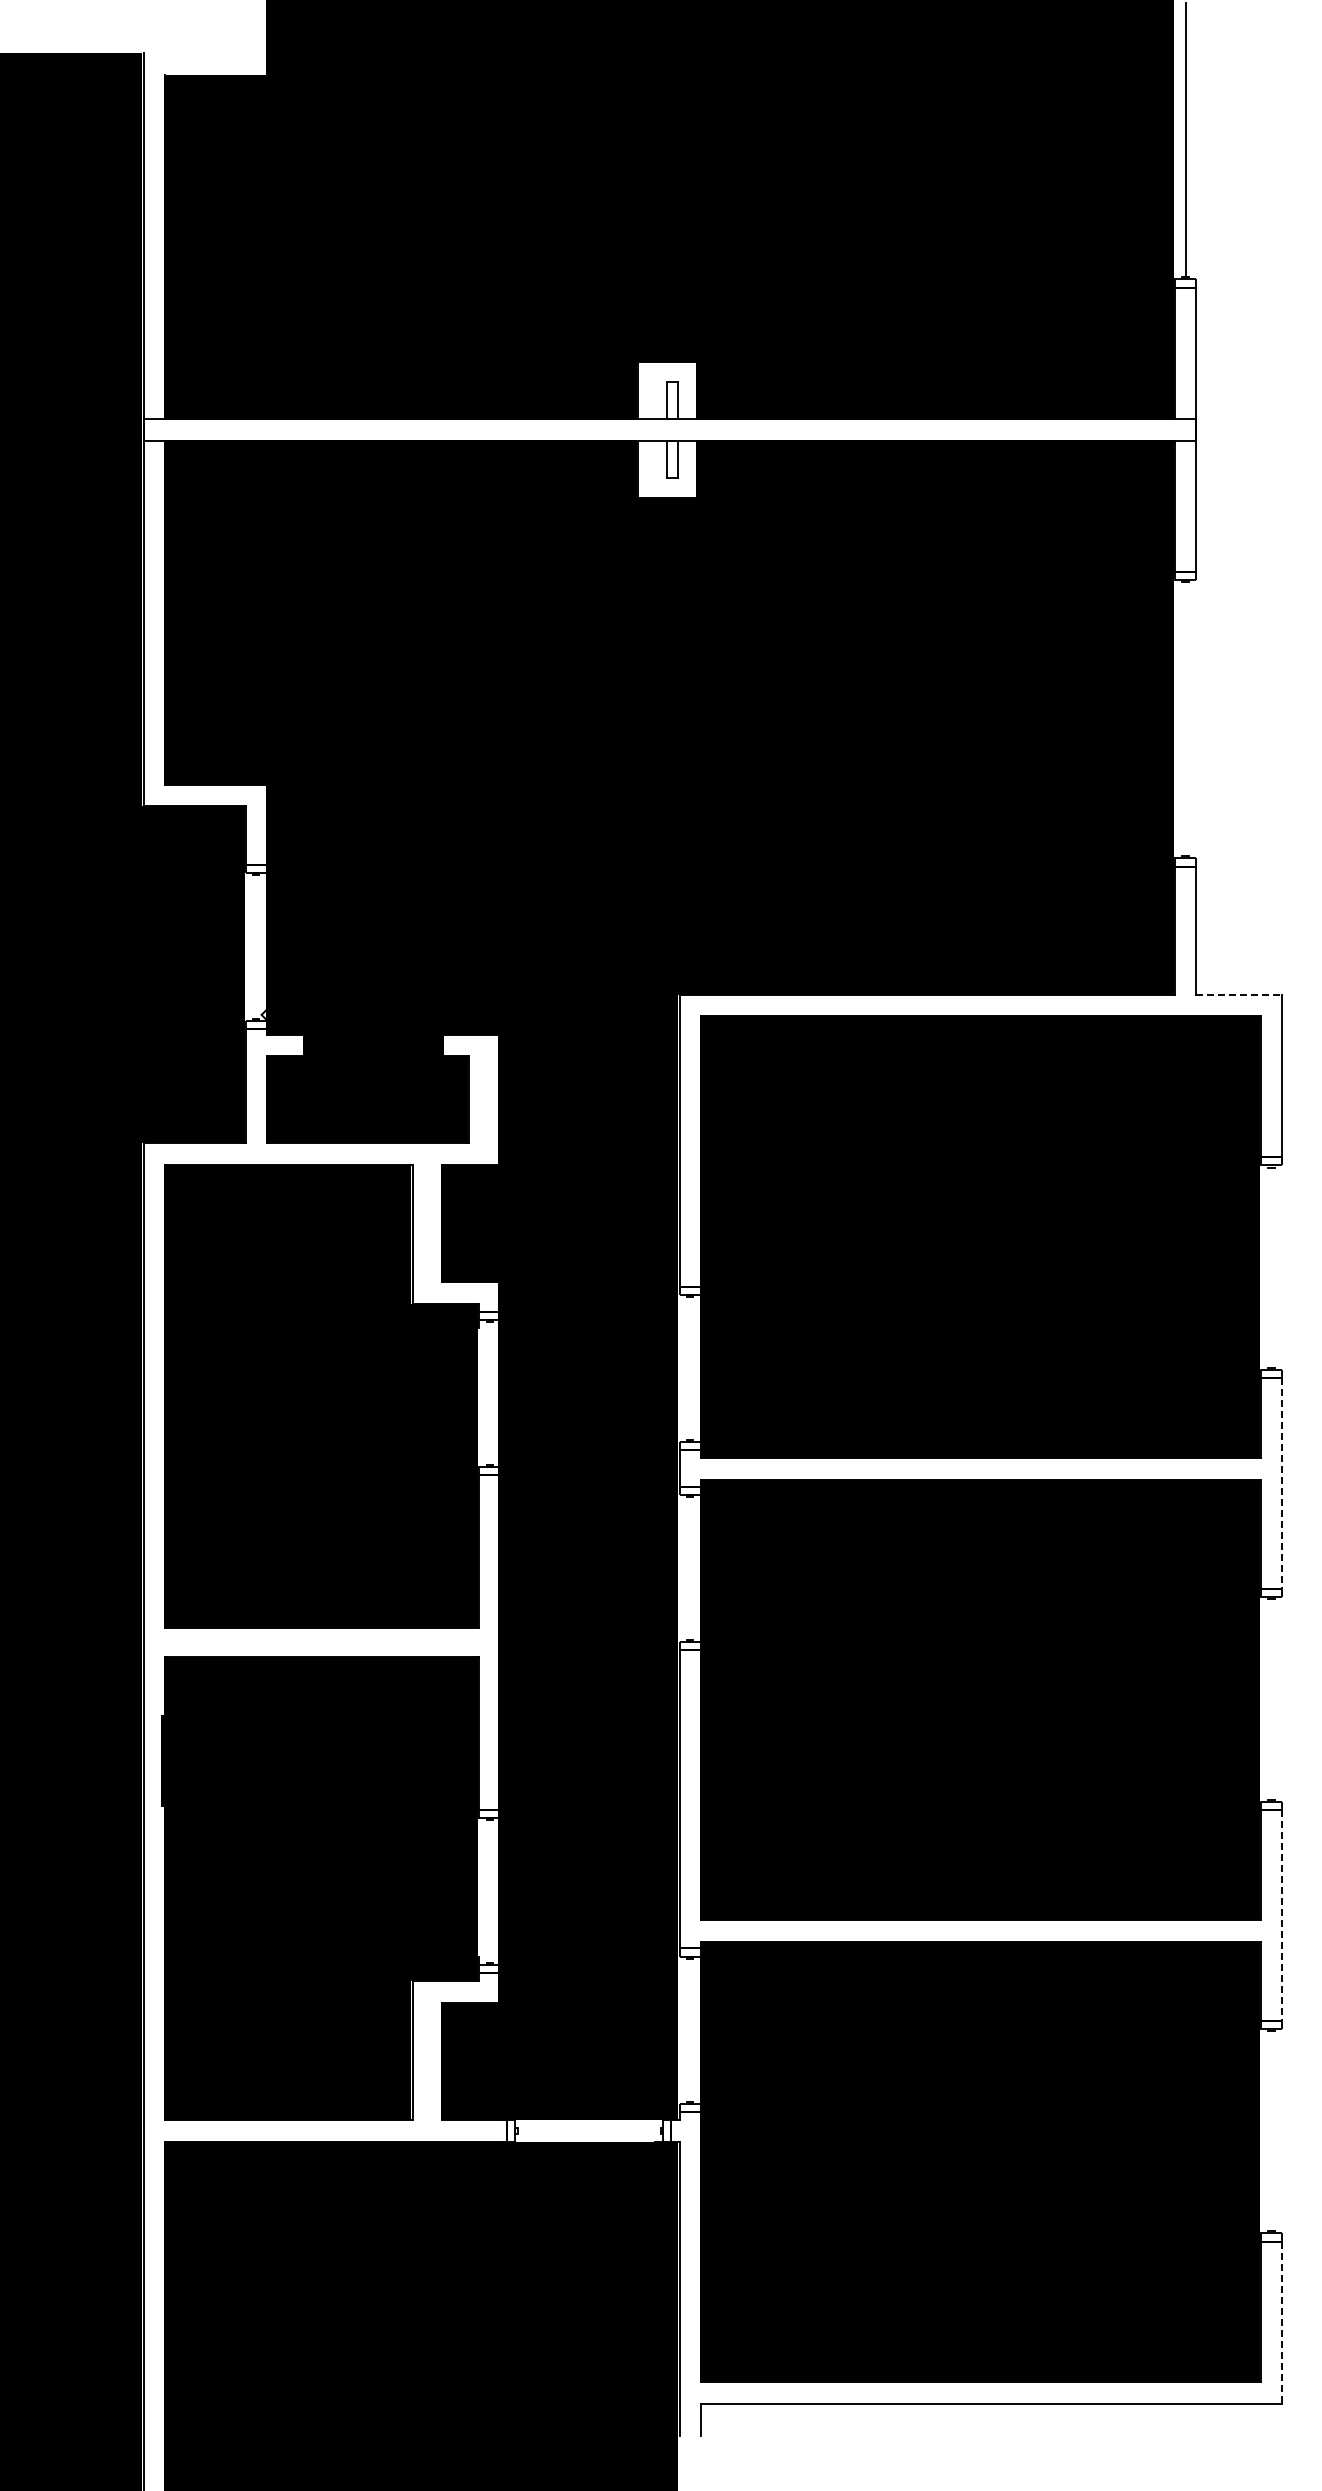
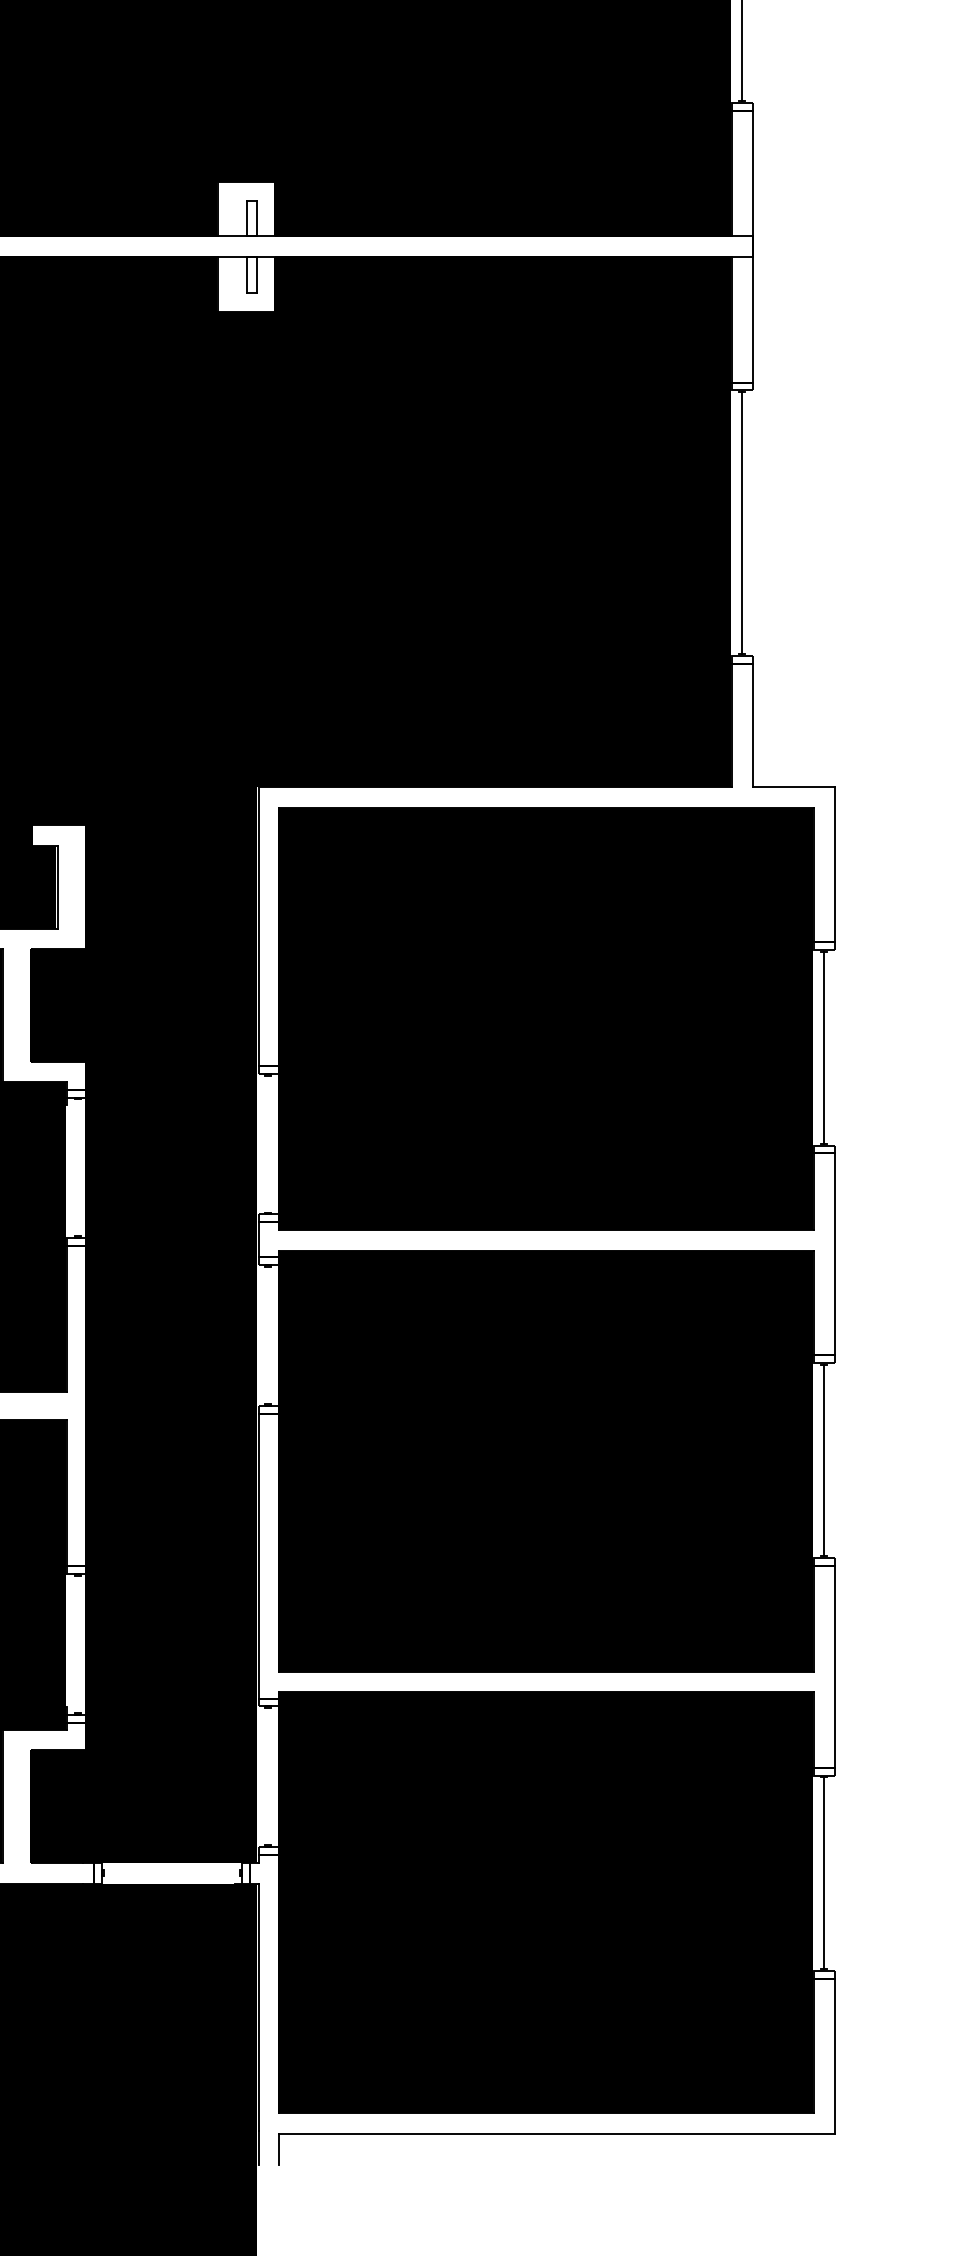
line: (1185, 719) -> (742, 523), added
line: (1239, 995) -> (793, 787), dashed -> solid
line: (1271, 1267) -> (824, 1047), added
line: (1282, 1484) -> (834, 1255), dashed -> solid
line: (1271, 1699) -> (824, 1460), added
line: (1282, 1915) -> (834, 1667), dashed -> solid
line: (1271, 2130) -> (824, 1872), added
line: (1282, 2323) -> (834, 2057), dashed -> solid

